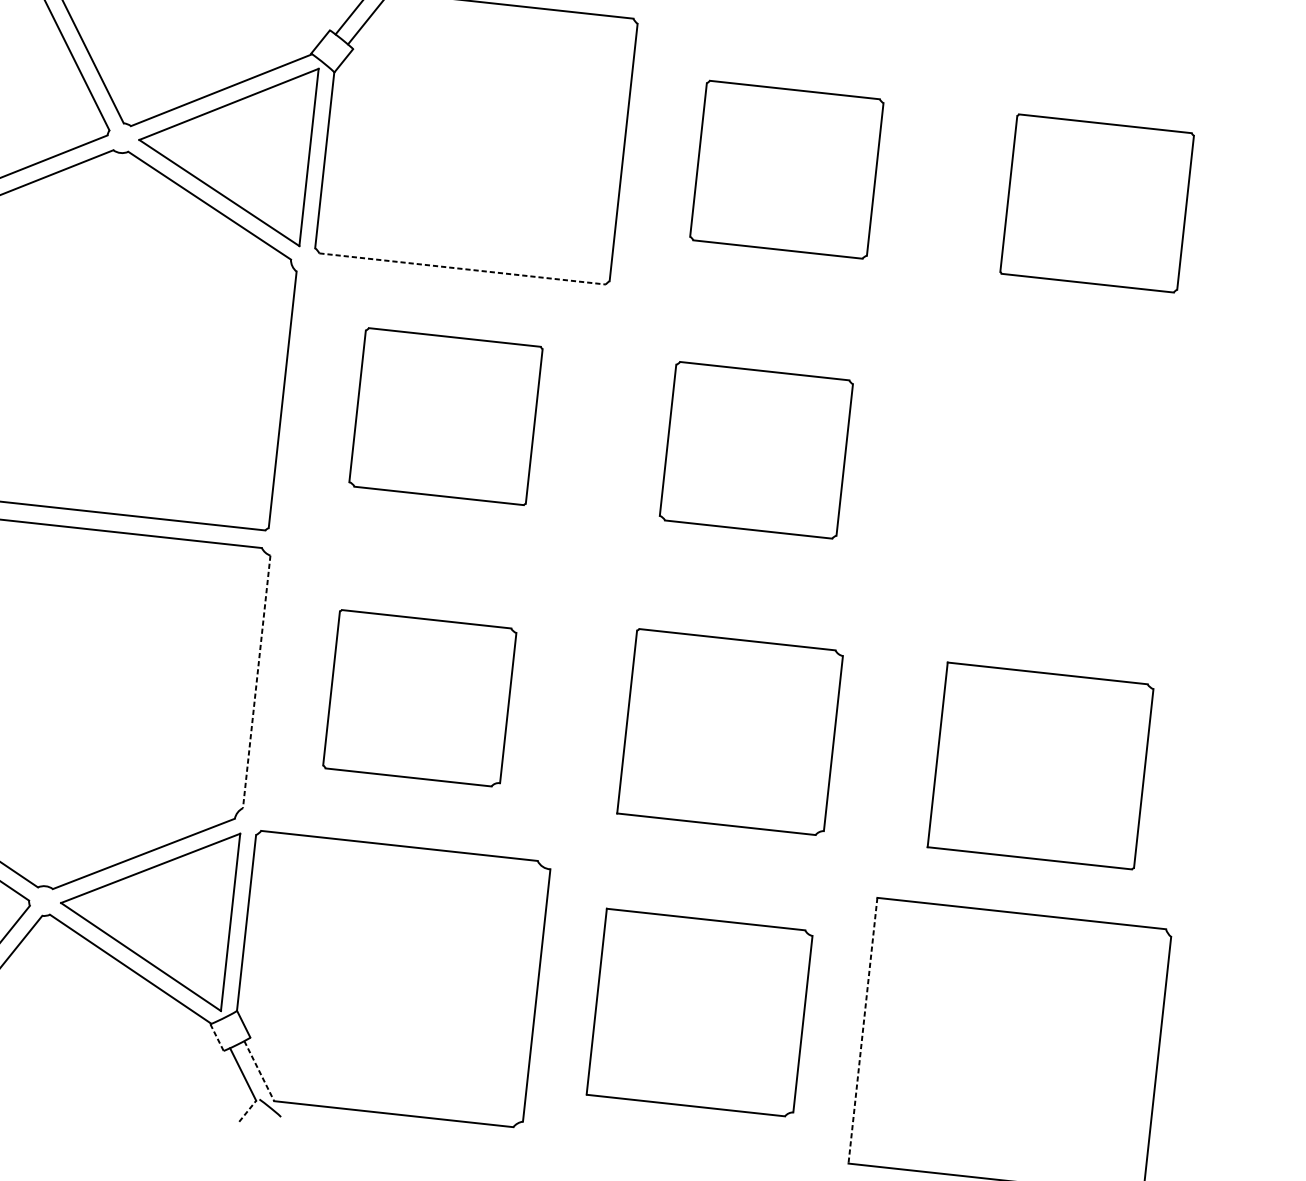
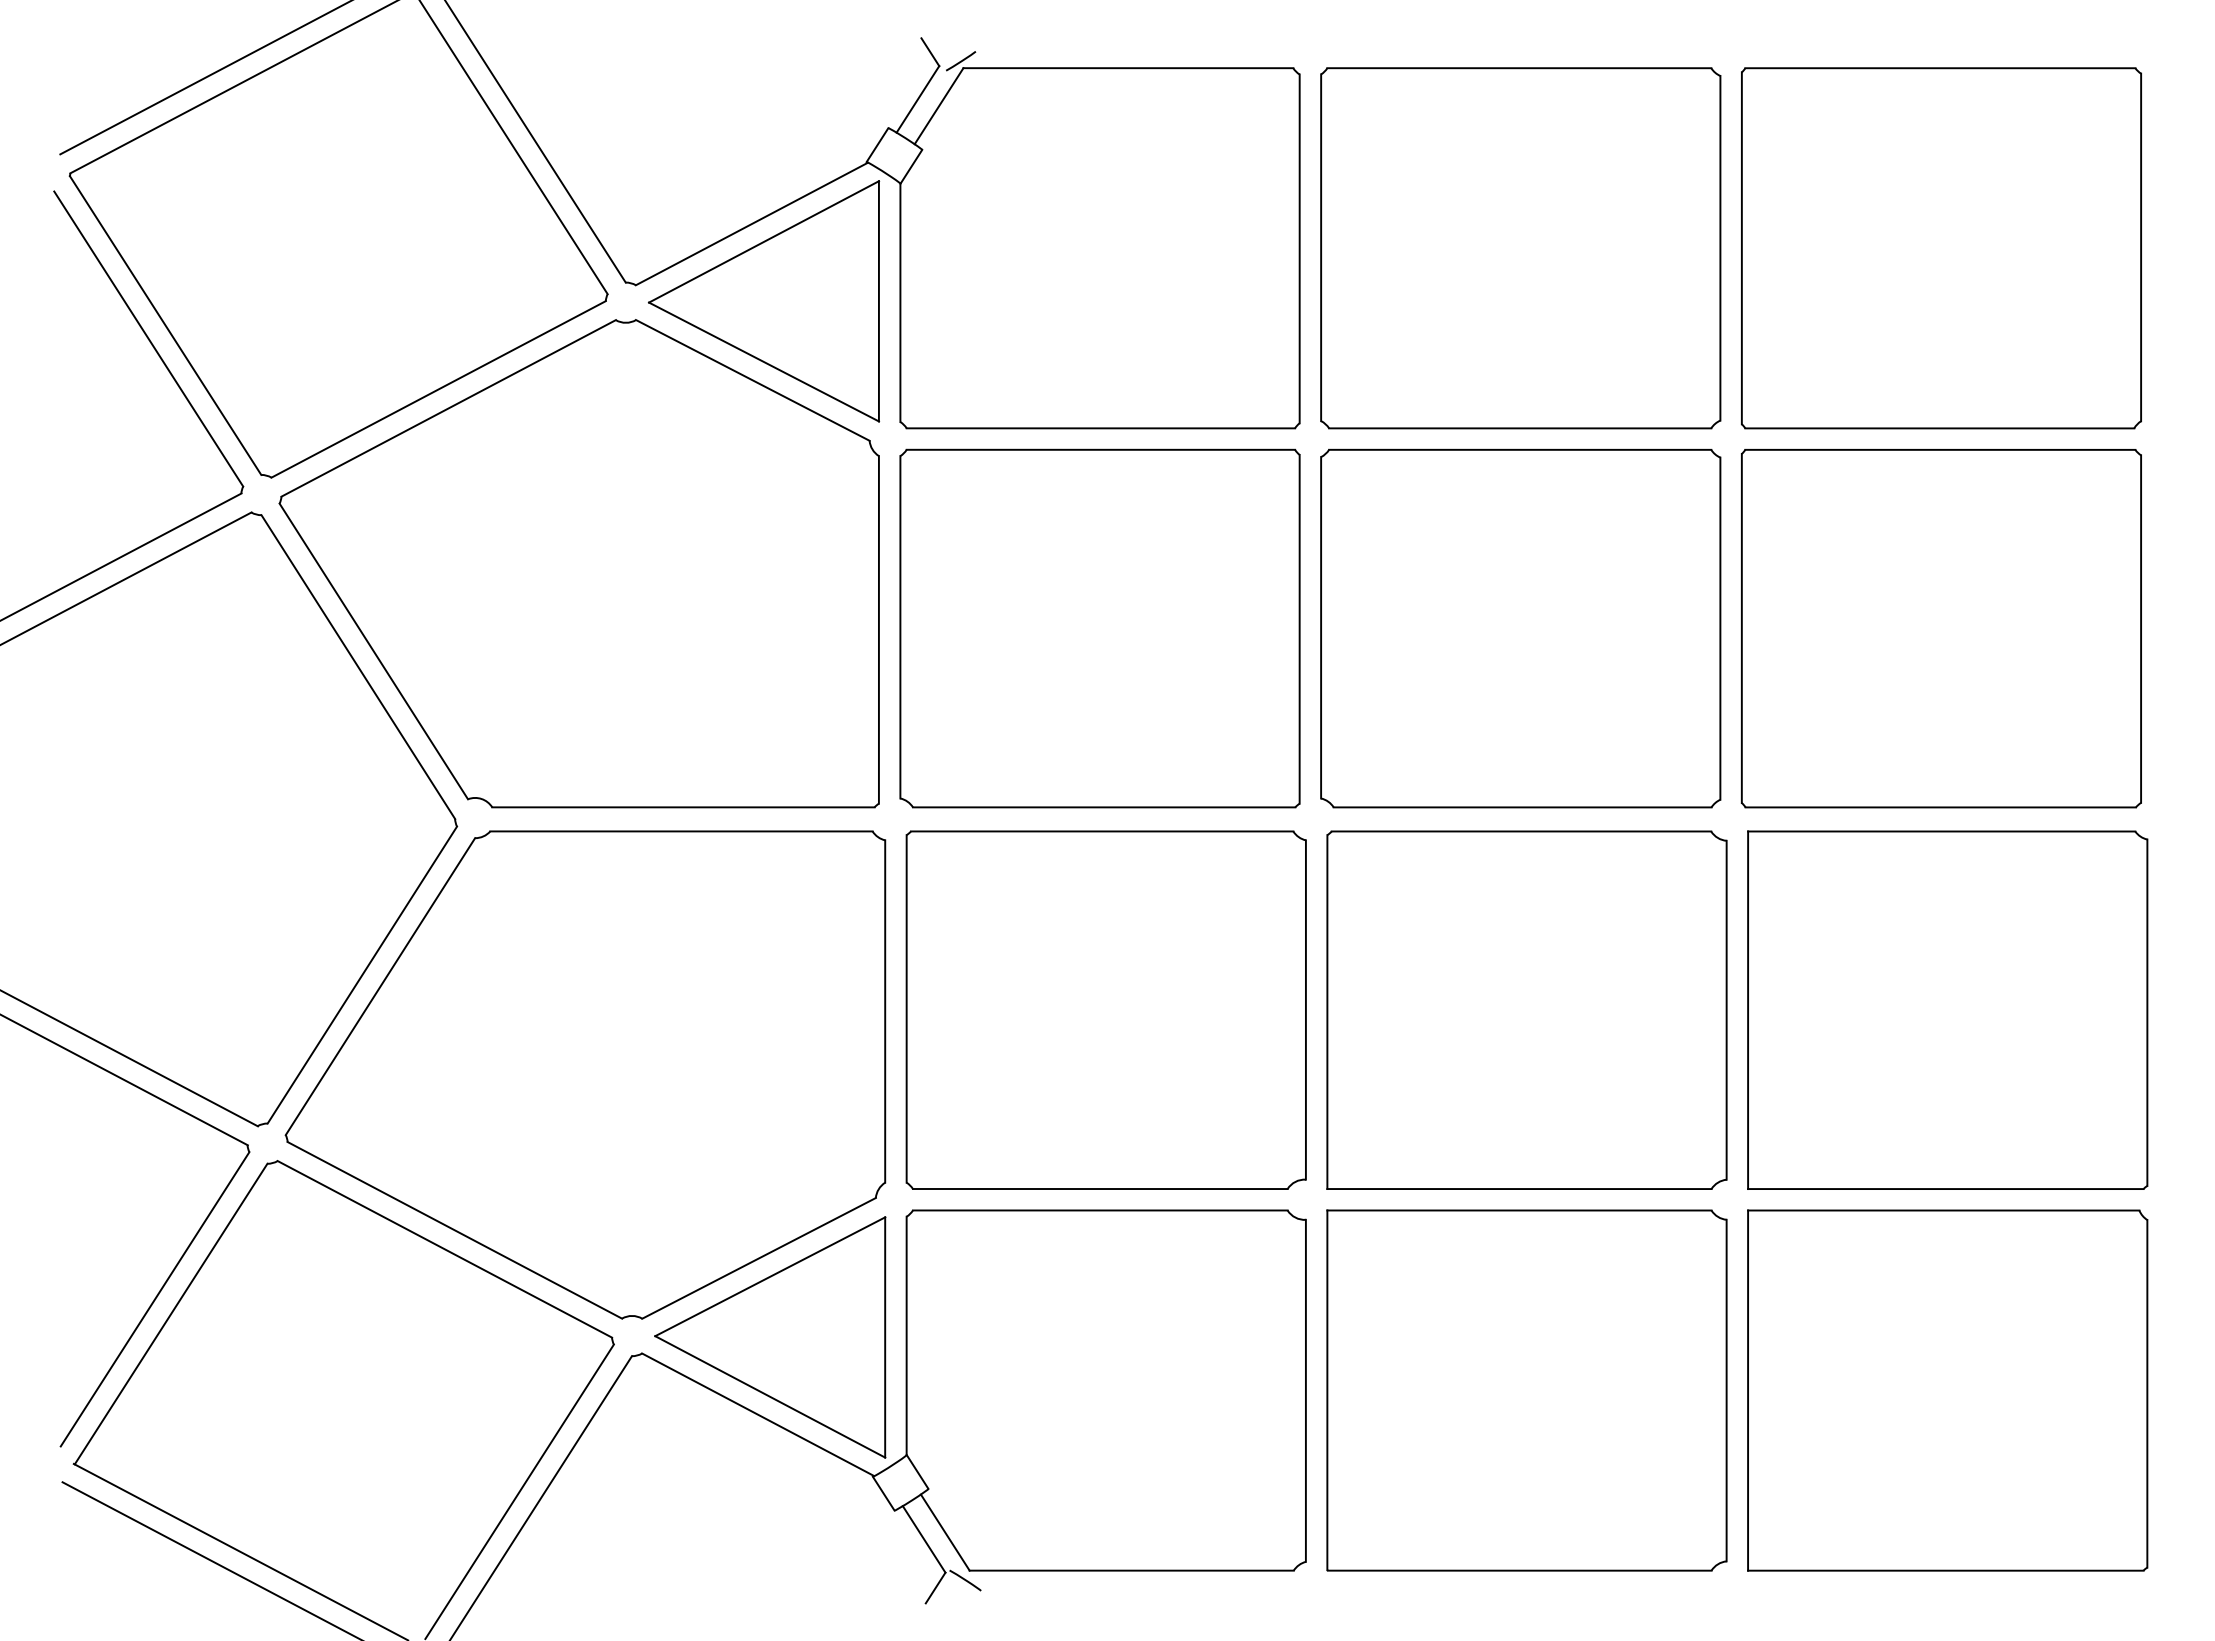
part: (786, 169) -> (1520, 248), size x1.67
part: (1097, 203) -> (1941, 248), size x1.67
line: (463, 269) -> (1101, 428), dashed -> solid
part: (445, 416) -> (1099, 628), size x1.67
part: (756, 450) -> (1520, 628), size x1.67
part: (1066, 483) -> (1941, 628), added
line: (256, 682) -> (885, 1012), dashed -> solid
part: (419, 698) -> (1105, 1009), size x1.67
part: (730, 731) -> (1526, 1009), size x1.43
part: (1040, 765) -> (1947, 1009), size x1.43
part: (699, 1012) -> (1526, 1390), size x1.43
line: (863, 1031) -> (1748, 1391), dashed -> solid
line: (216, 1037) -> (883, 1493), dashed -> solid
line: (259, 1071) -> (945, 1533), dashed -> solid
line: (247, 1110) -> (935, 1587), dashed -> solid

